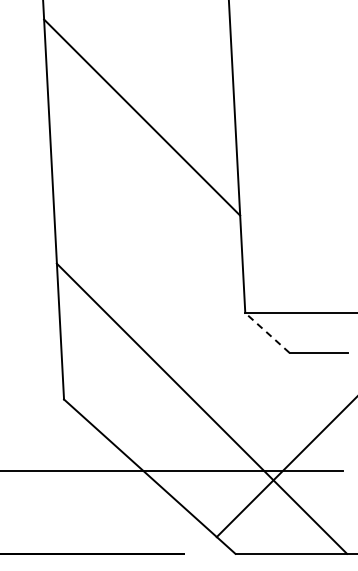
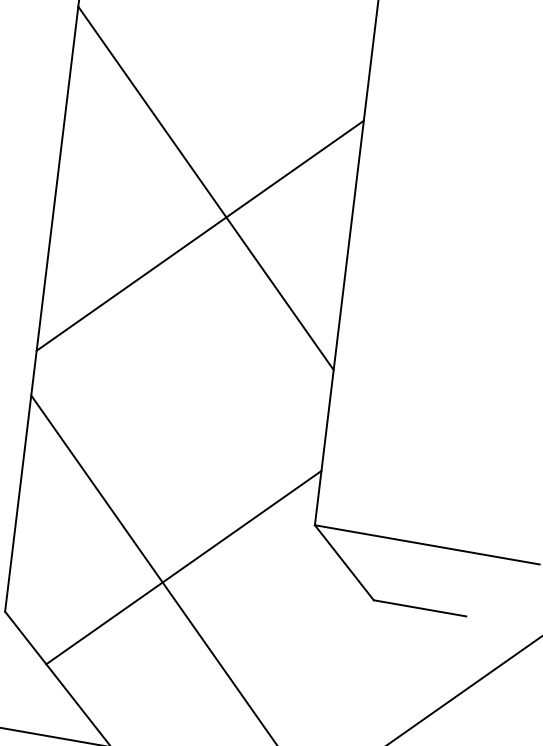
line: (143, 147) -> (199, 235), added
line: (267, 332) -> (344, 562), dashed -> solid
line: (169, 352) -> (184, 566), added

